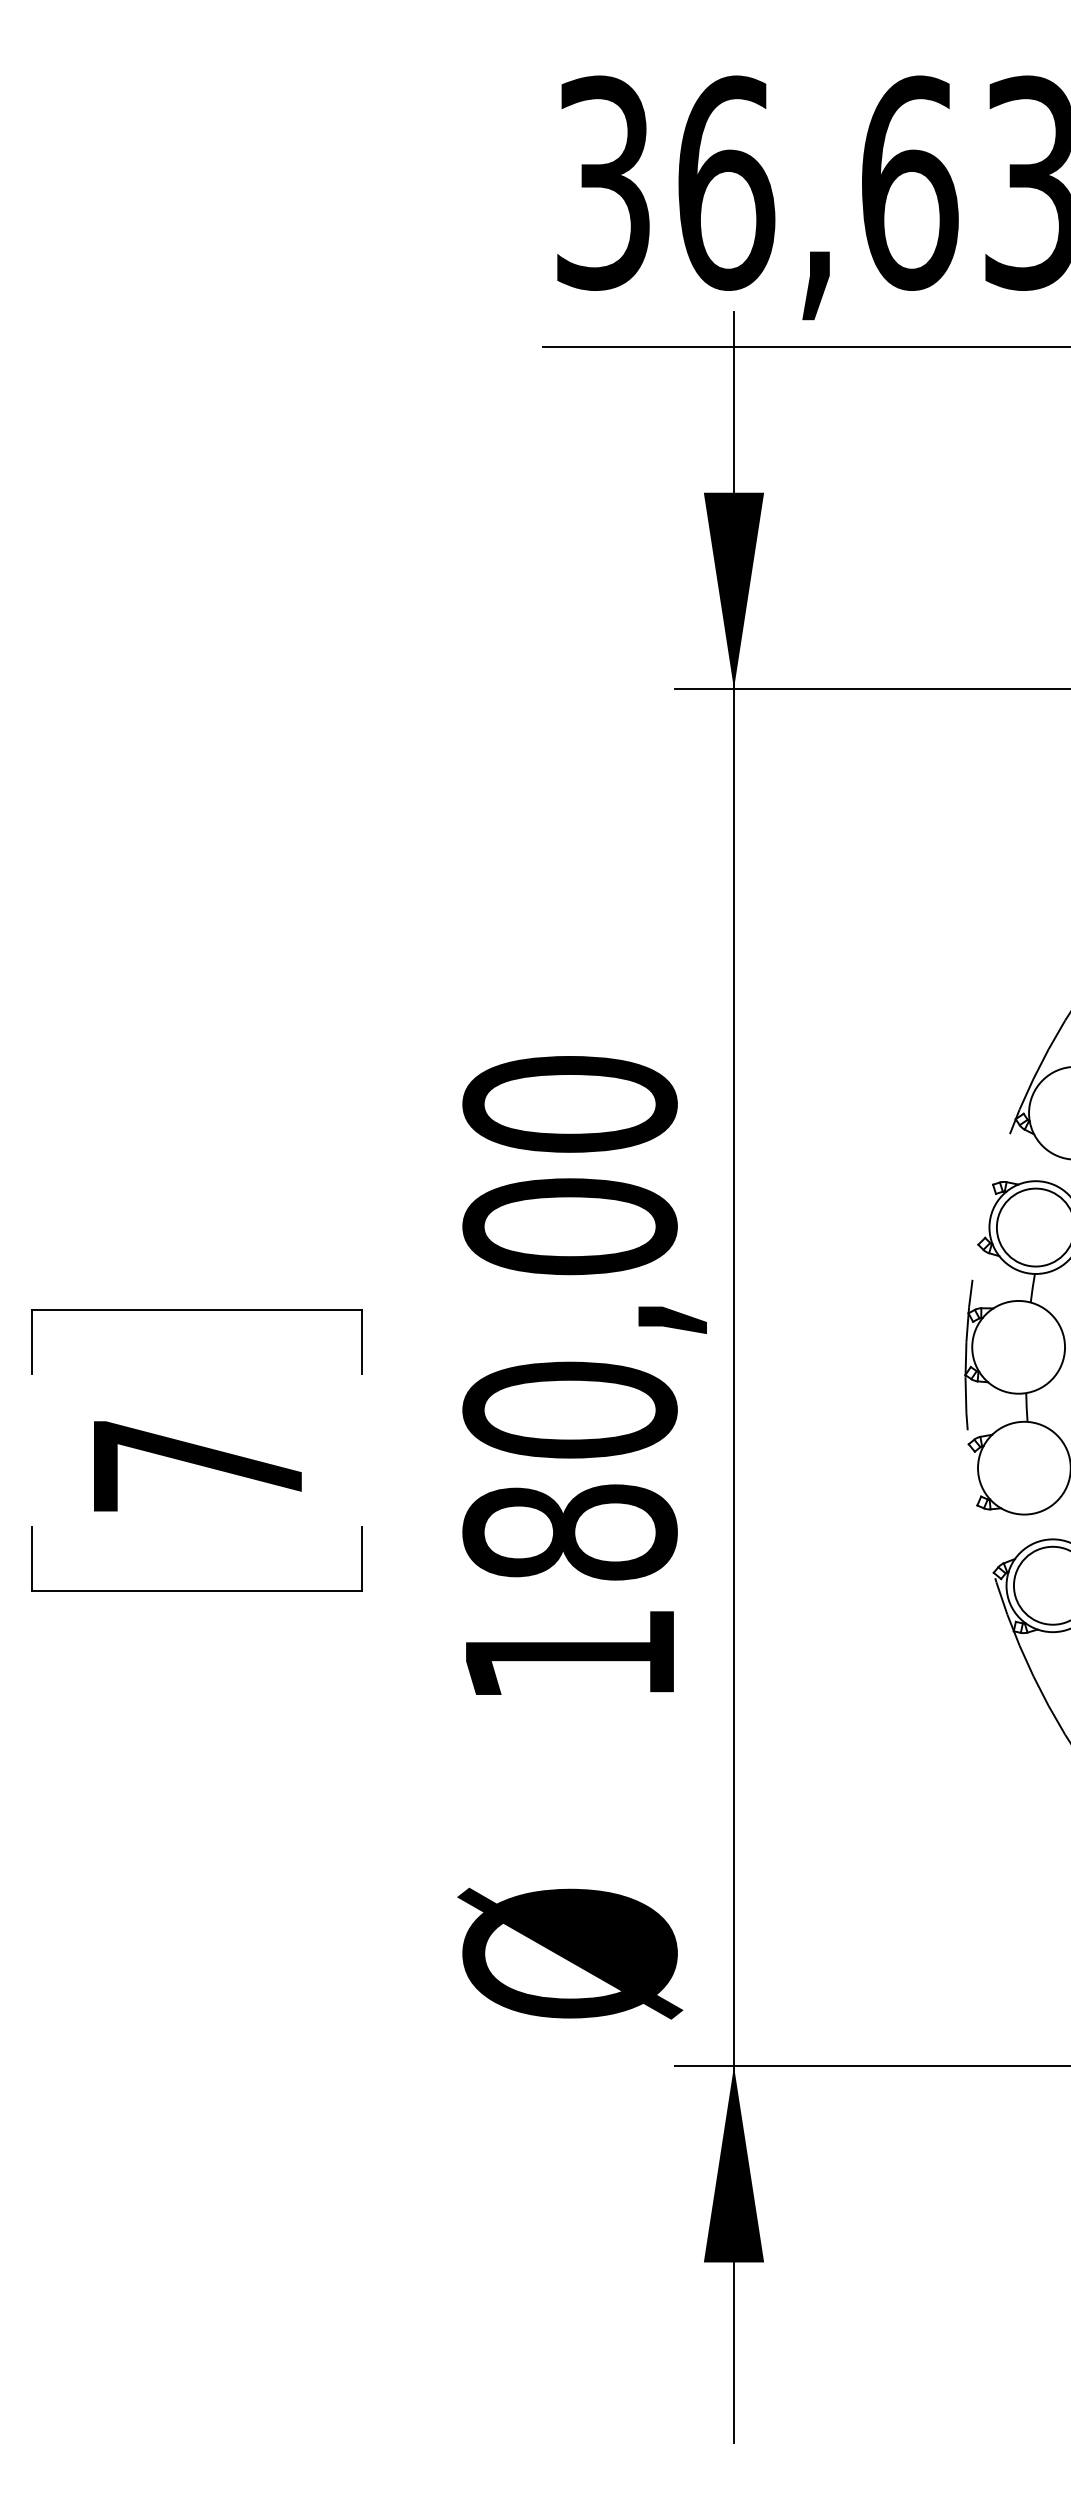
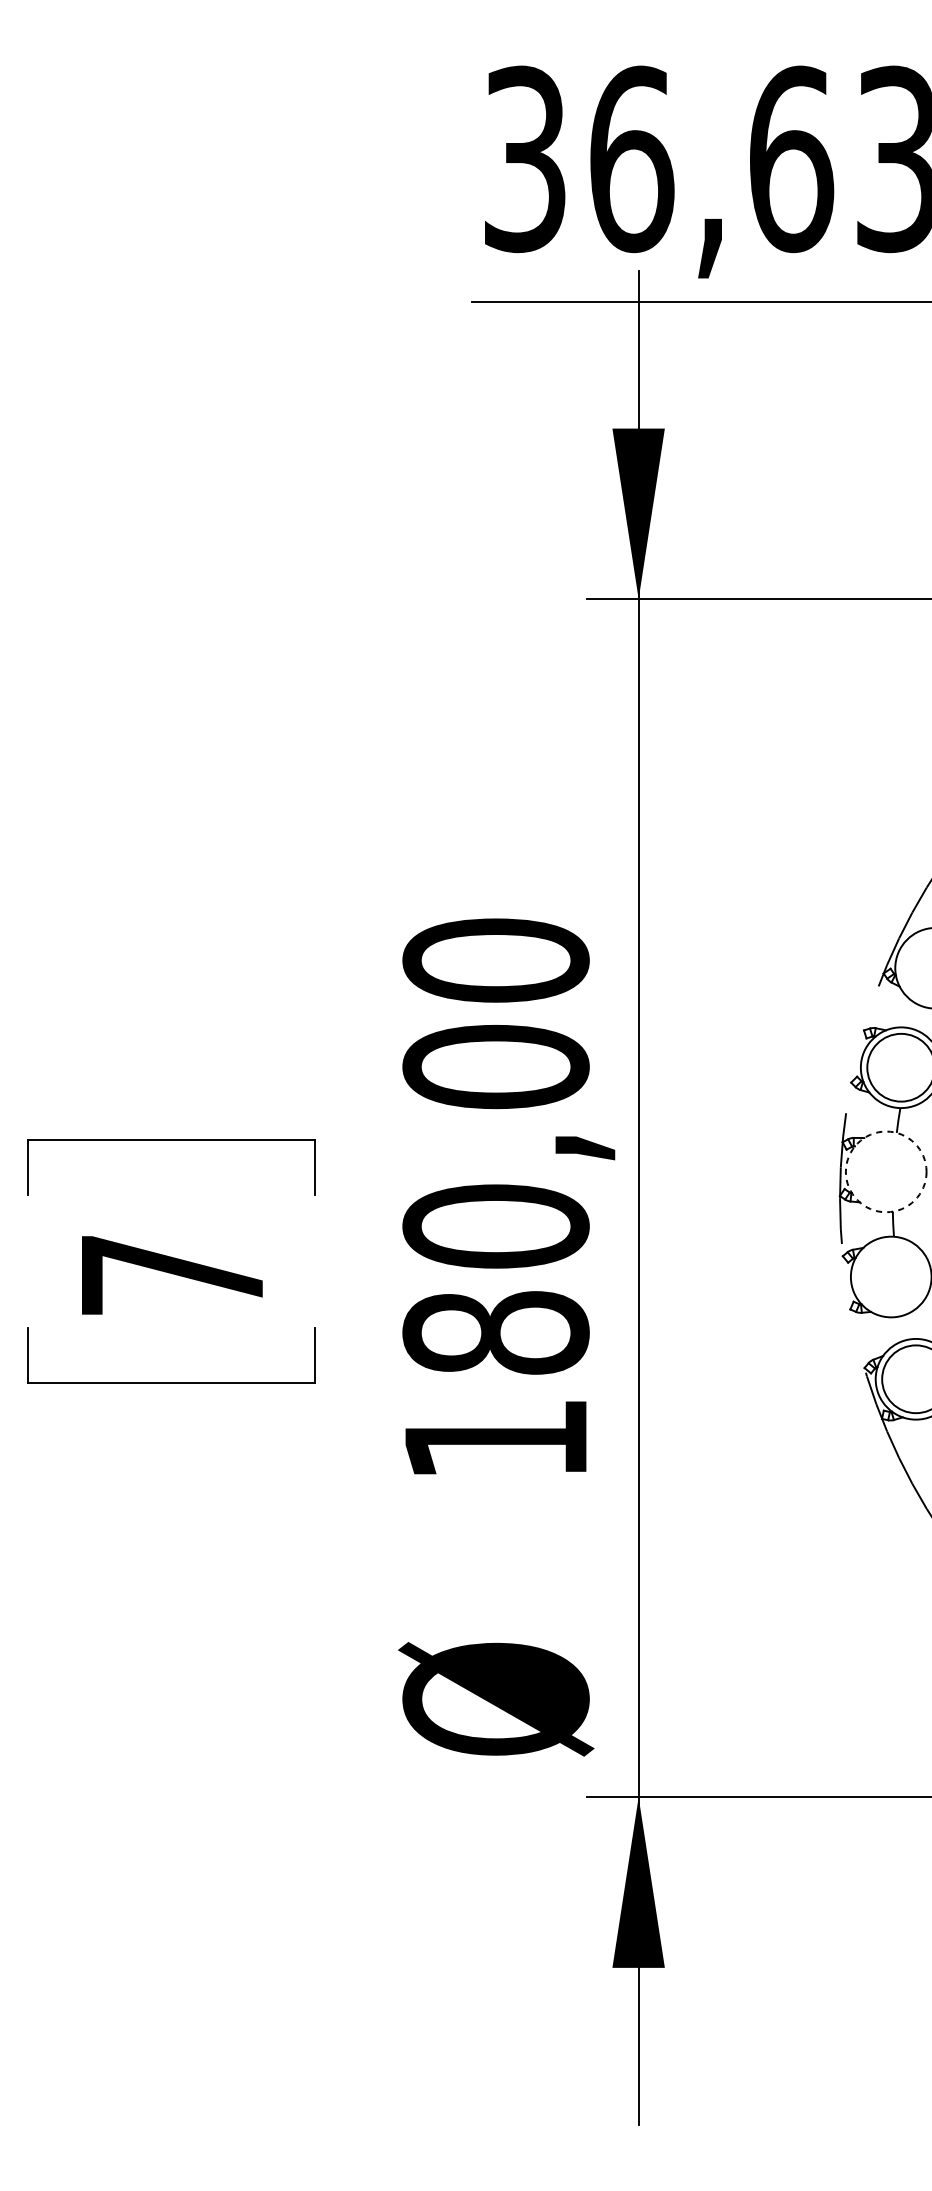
circle: (1018, 1346) -> (886, 1171), solid -> dashed

